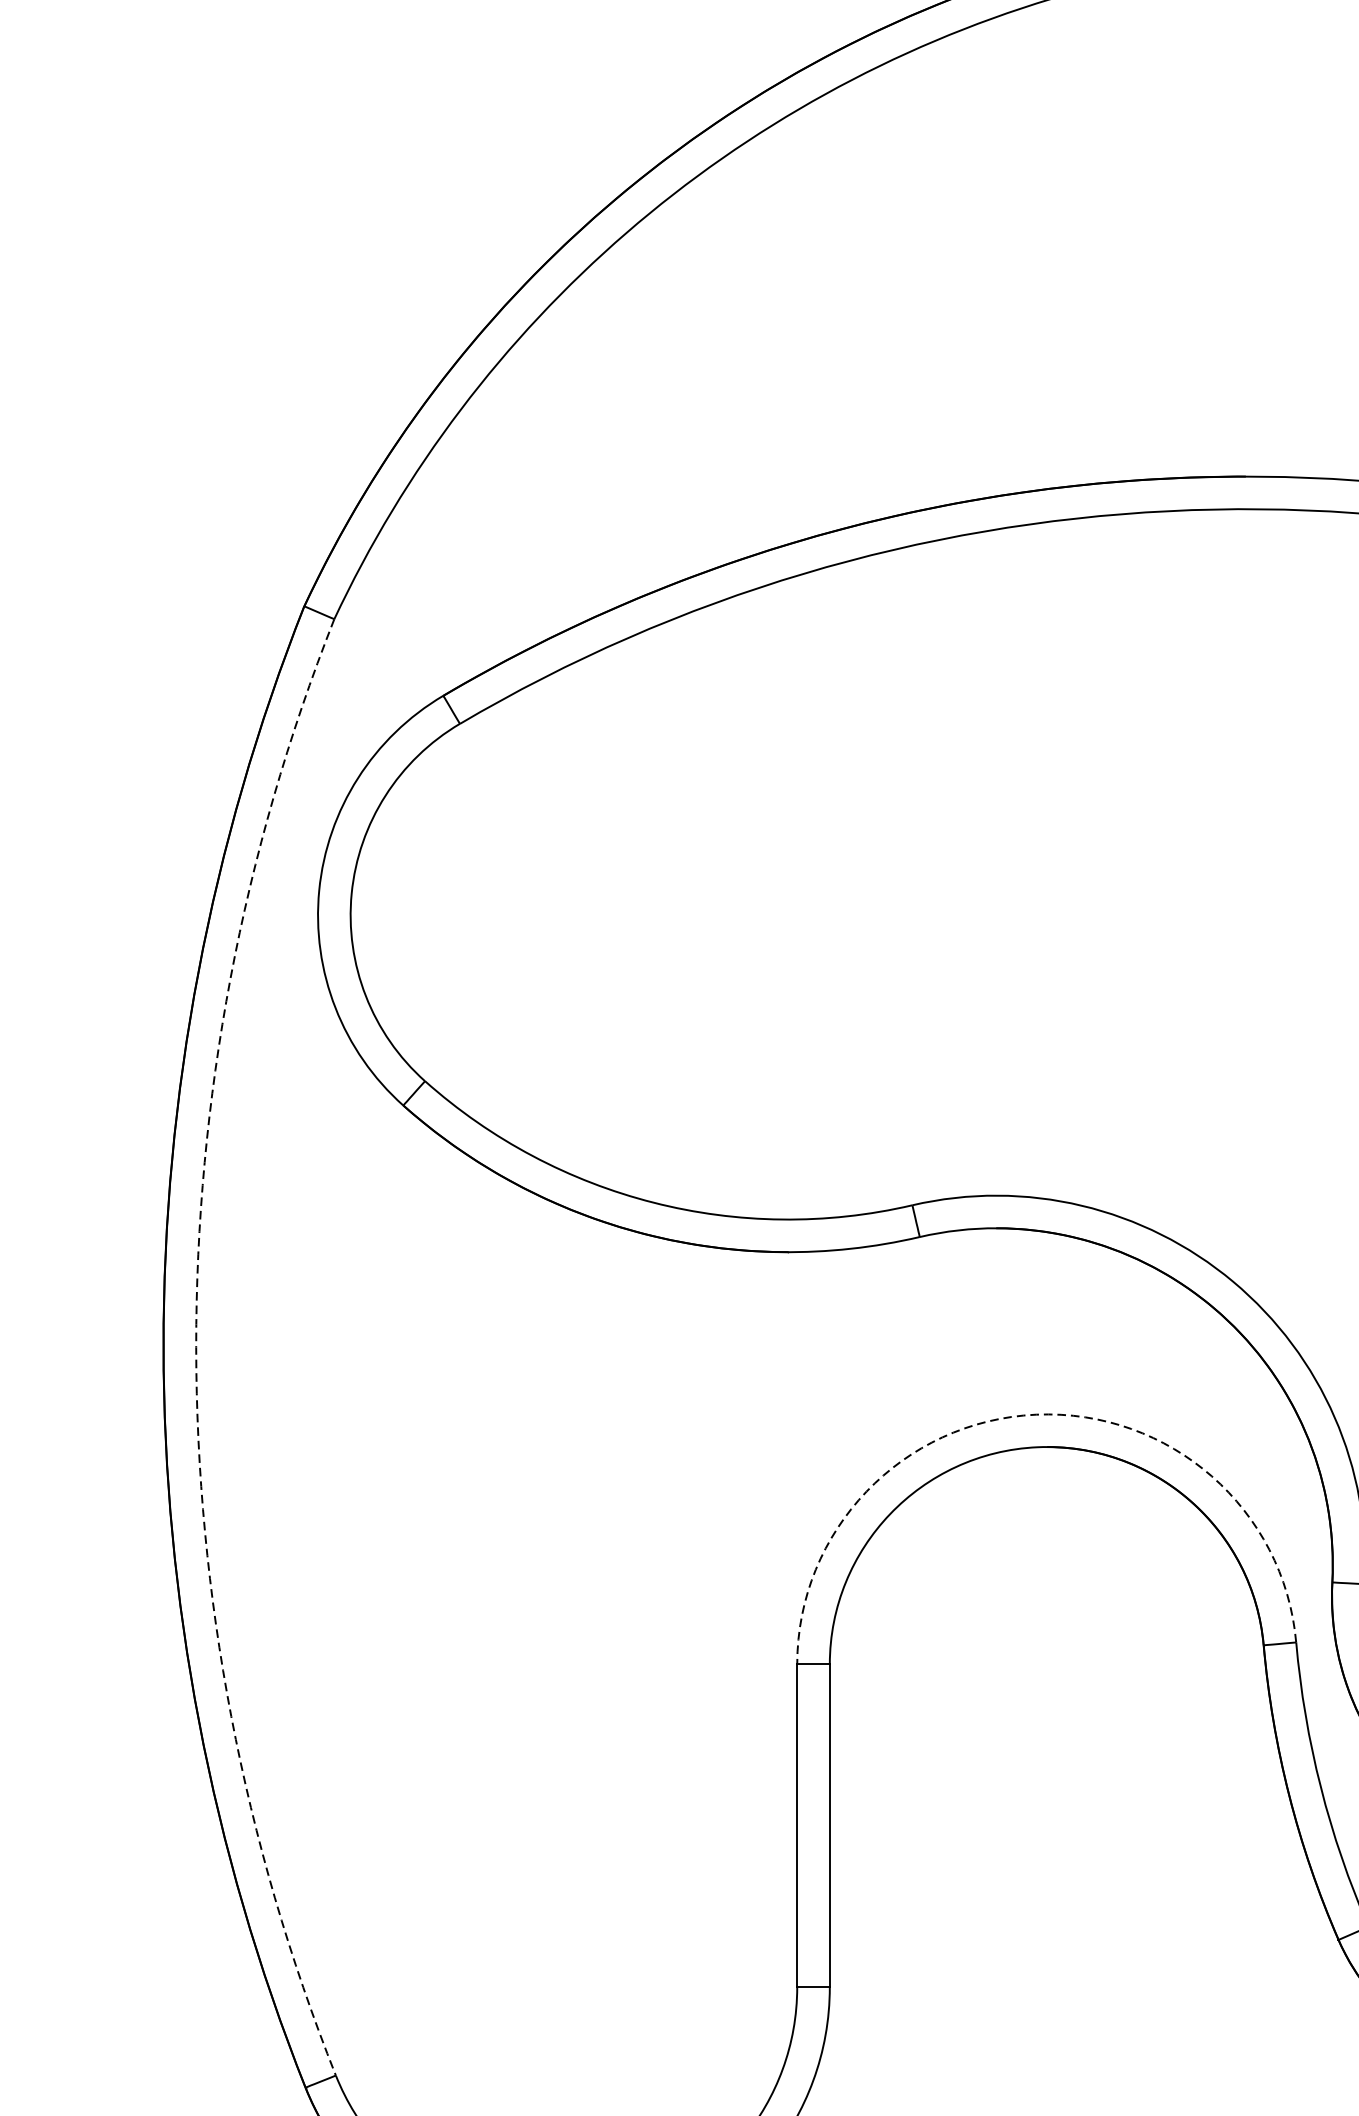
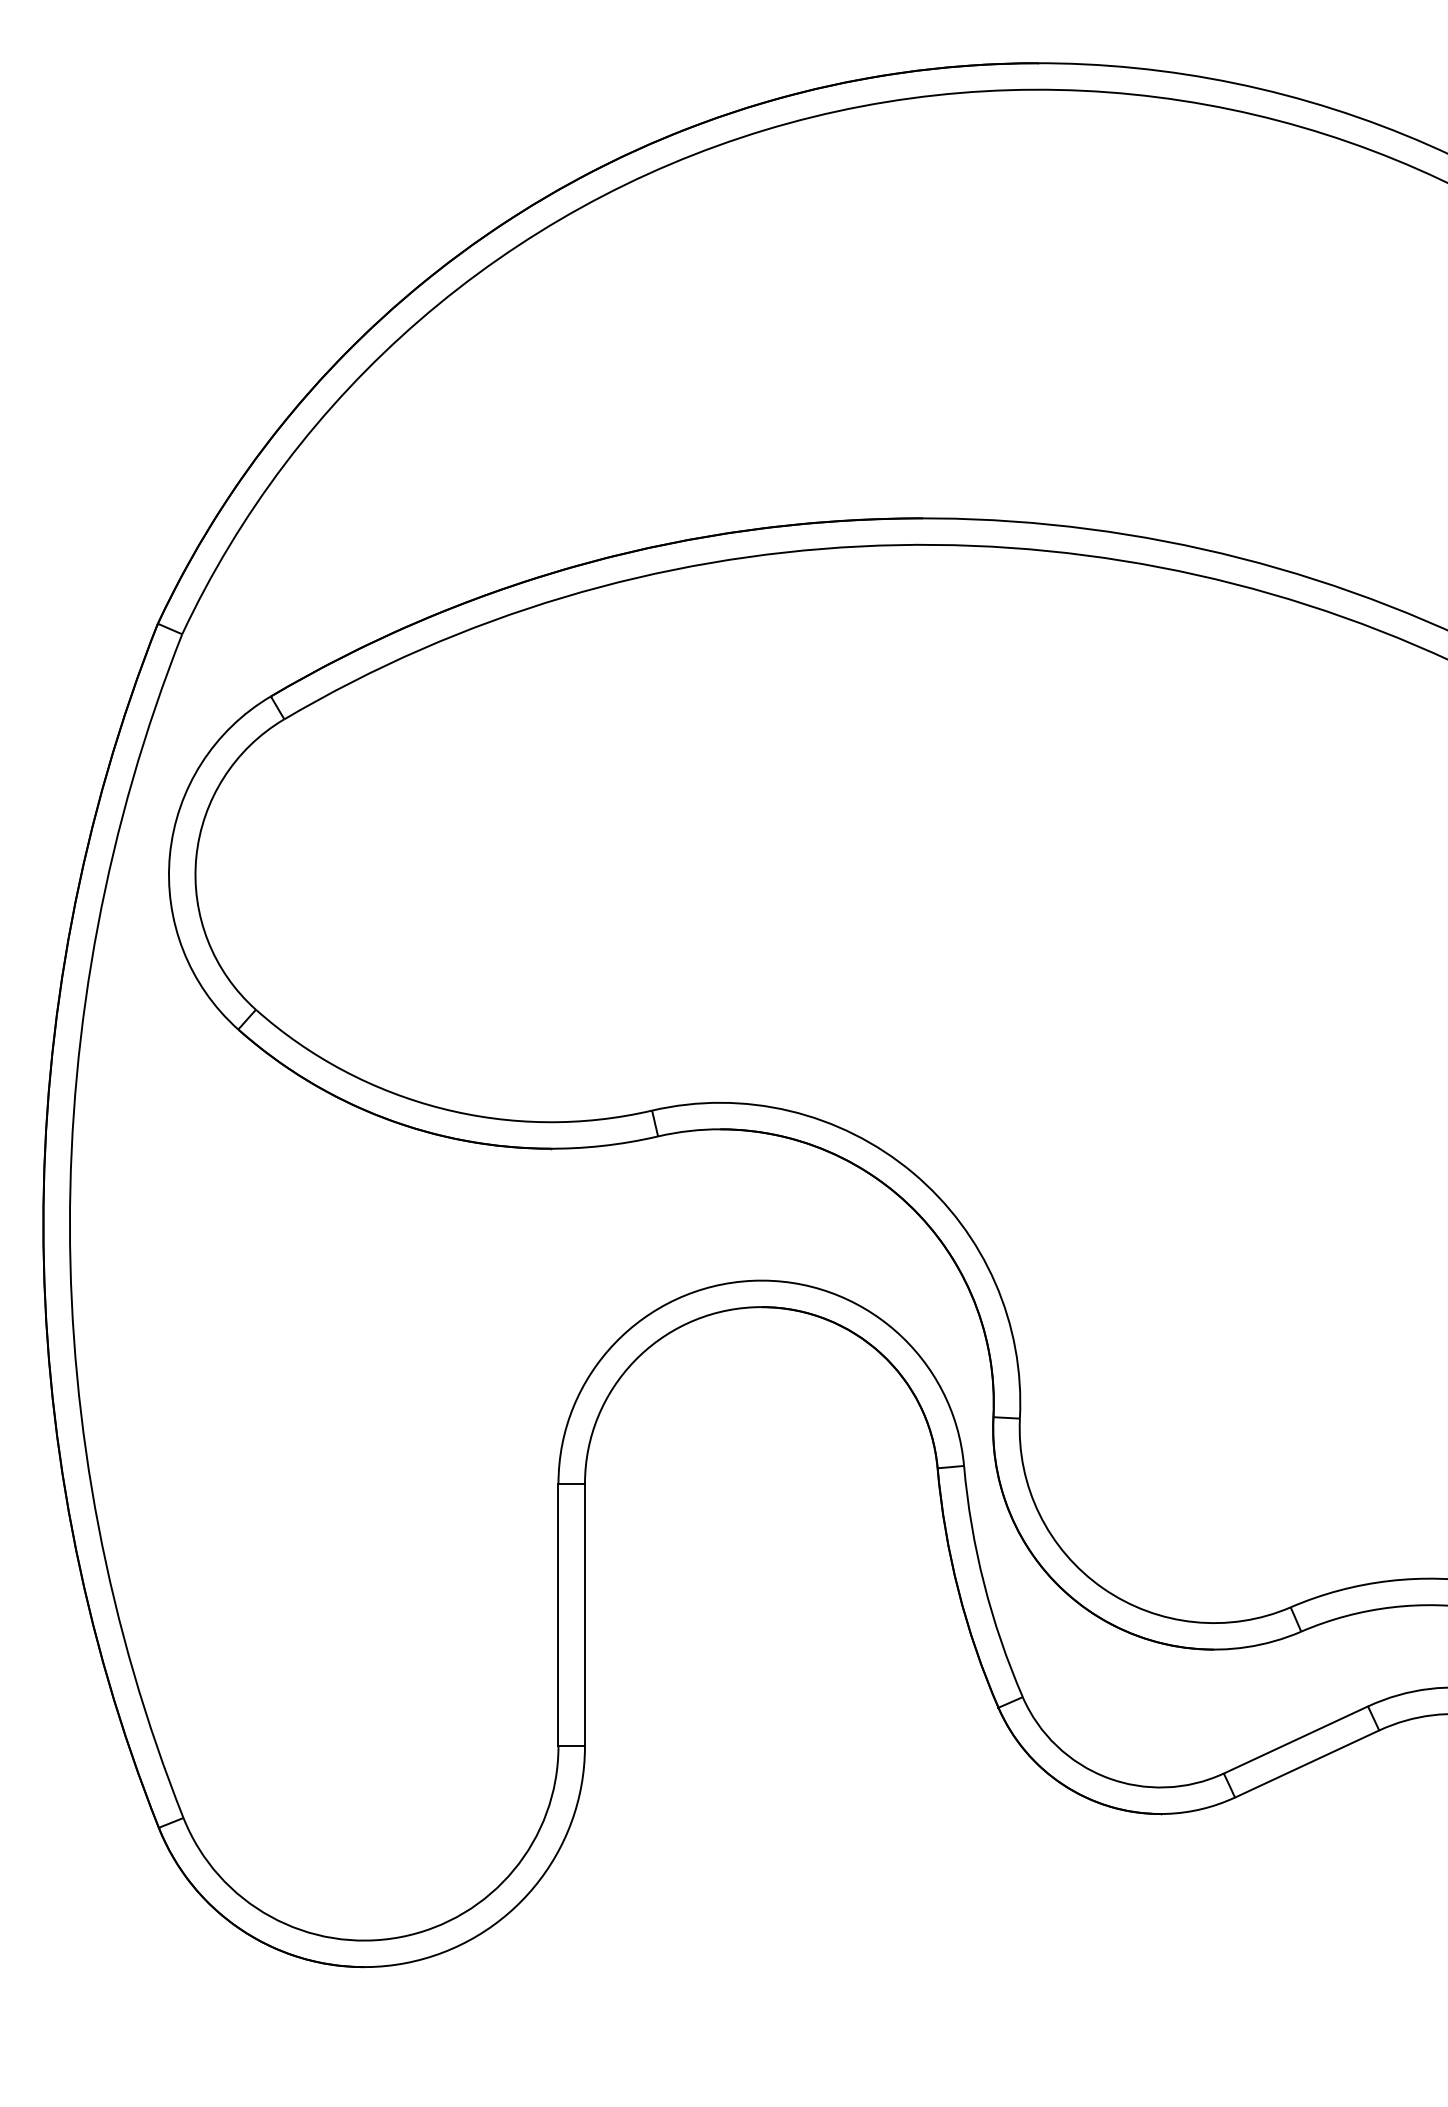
arc: (195, 1347) -> (69, 1226), dashed -> solid
arc: (1035, 1414) -> (752, 1280), dashed -> solid

